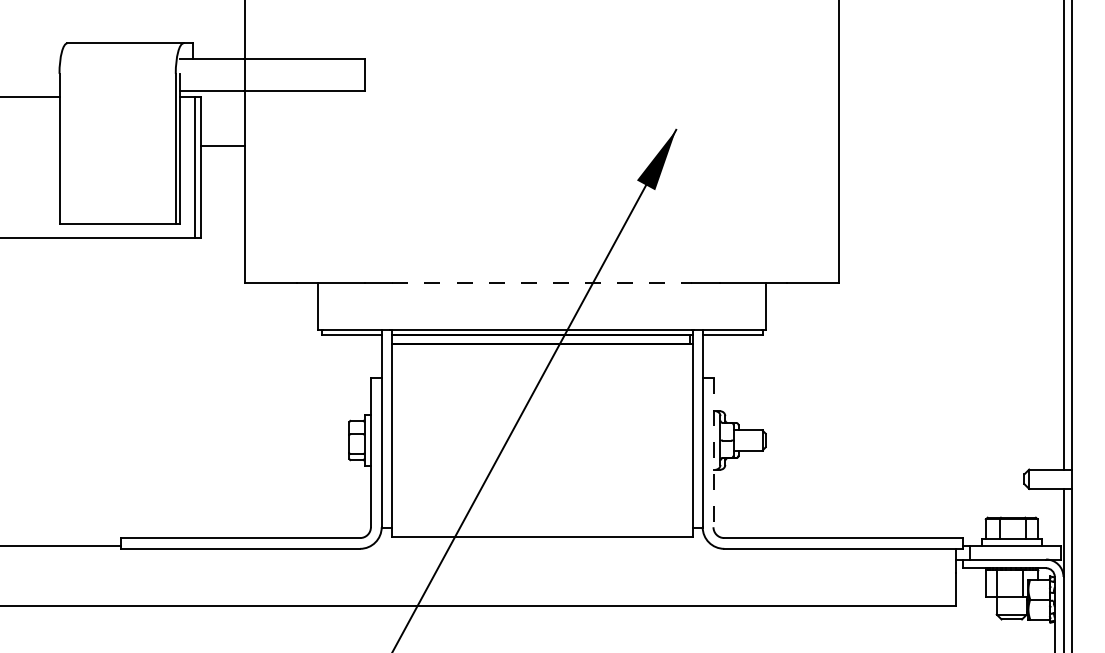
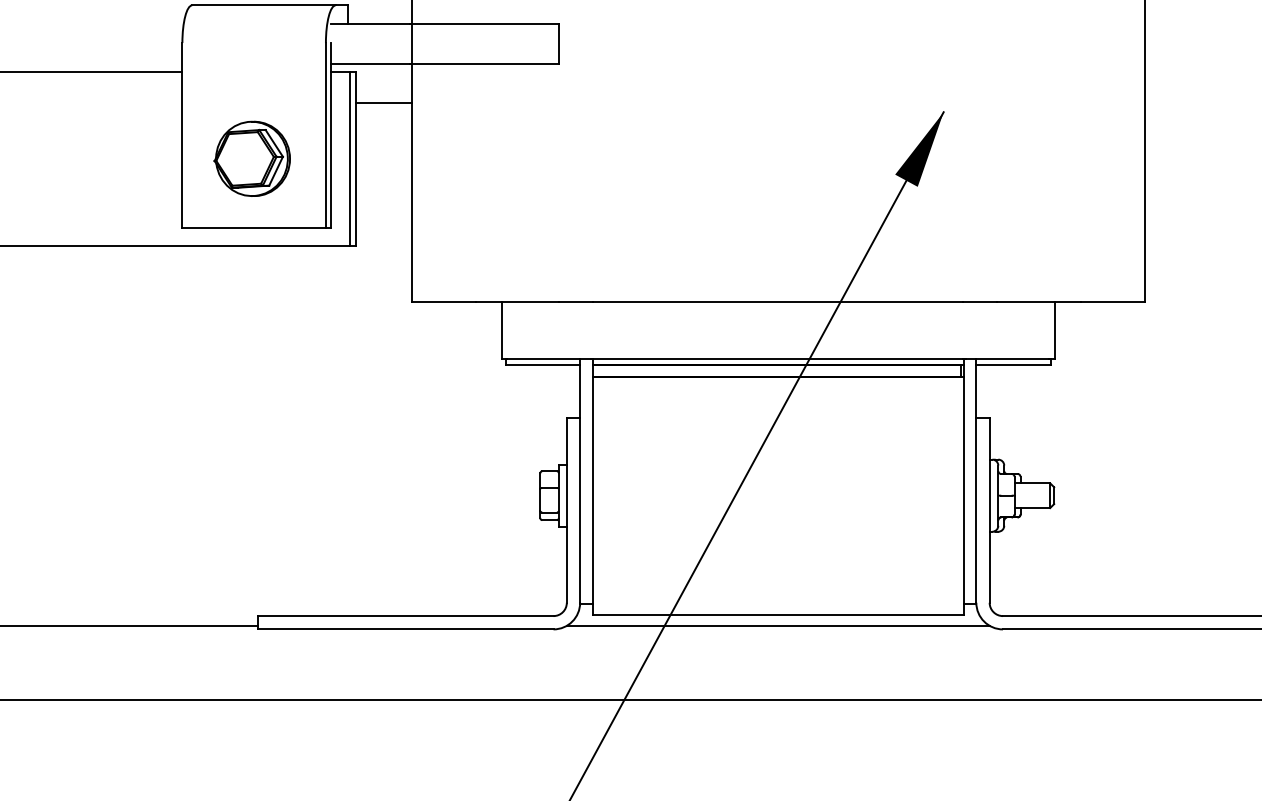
line: (222, 145) -> (383, 103), moved
part: (115, 167) -> (251, 158), added
line: (542, 283) -> (778, 301), dashed -> solid
line: (713, 452) -> (989, 510), dashed -> solid
line: (541, 546) -> (777, 626), added

